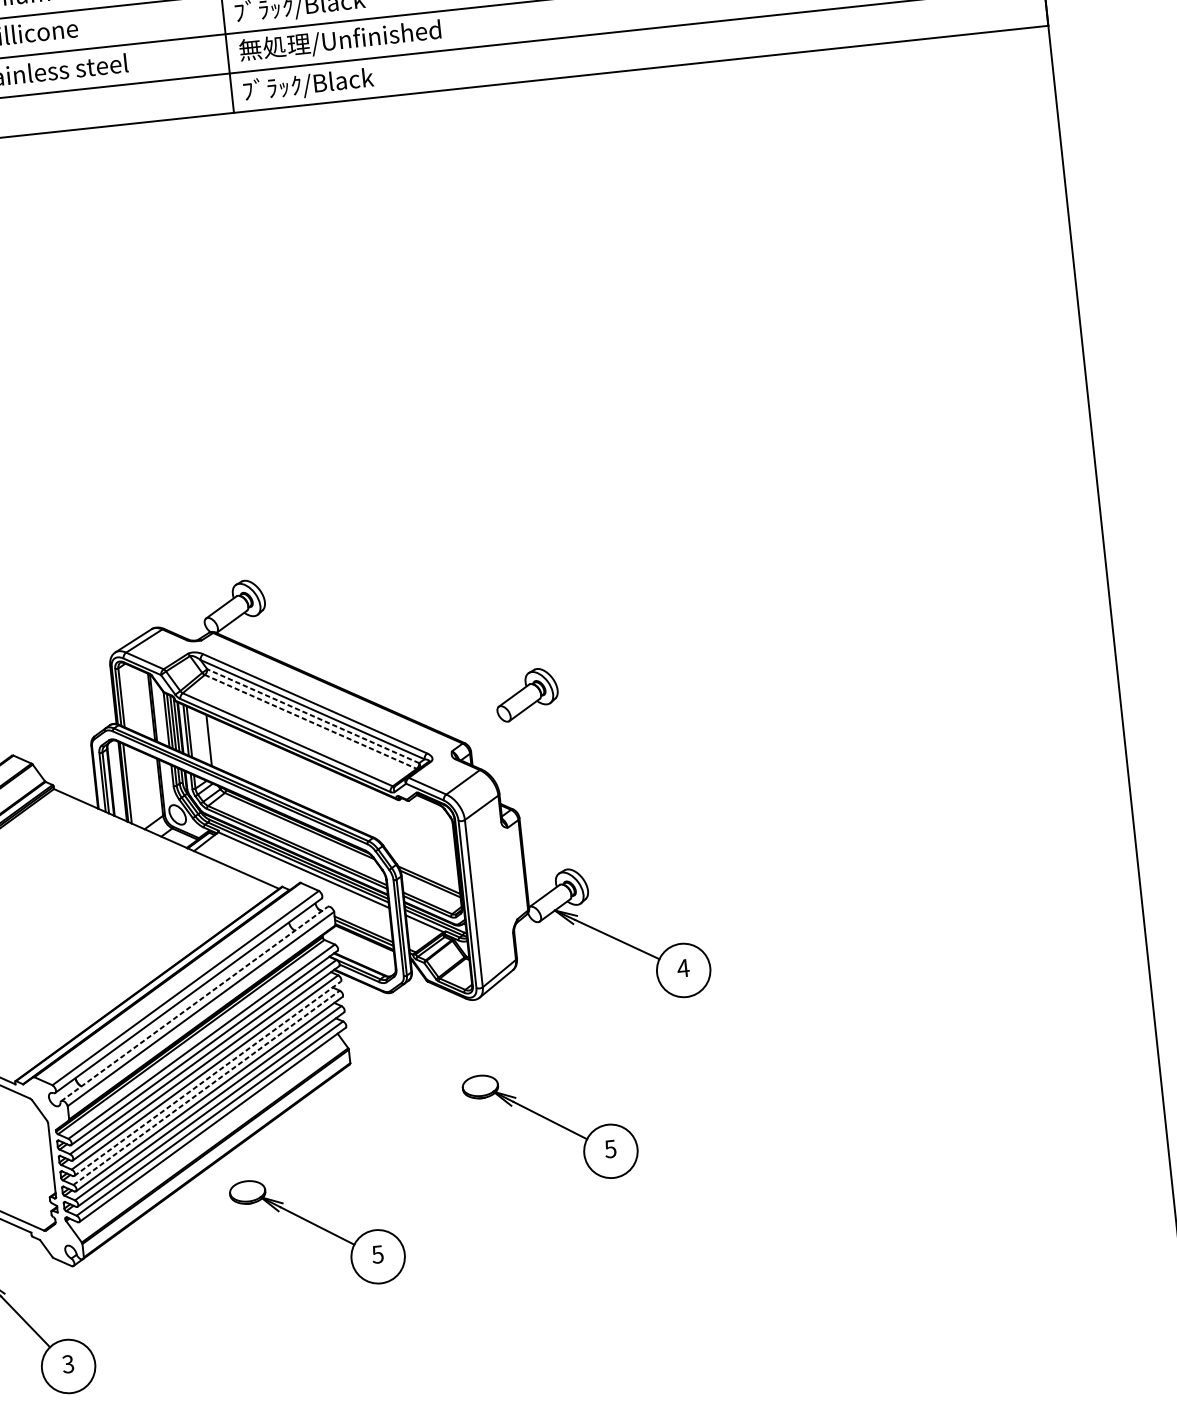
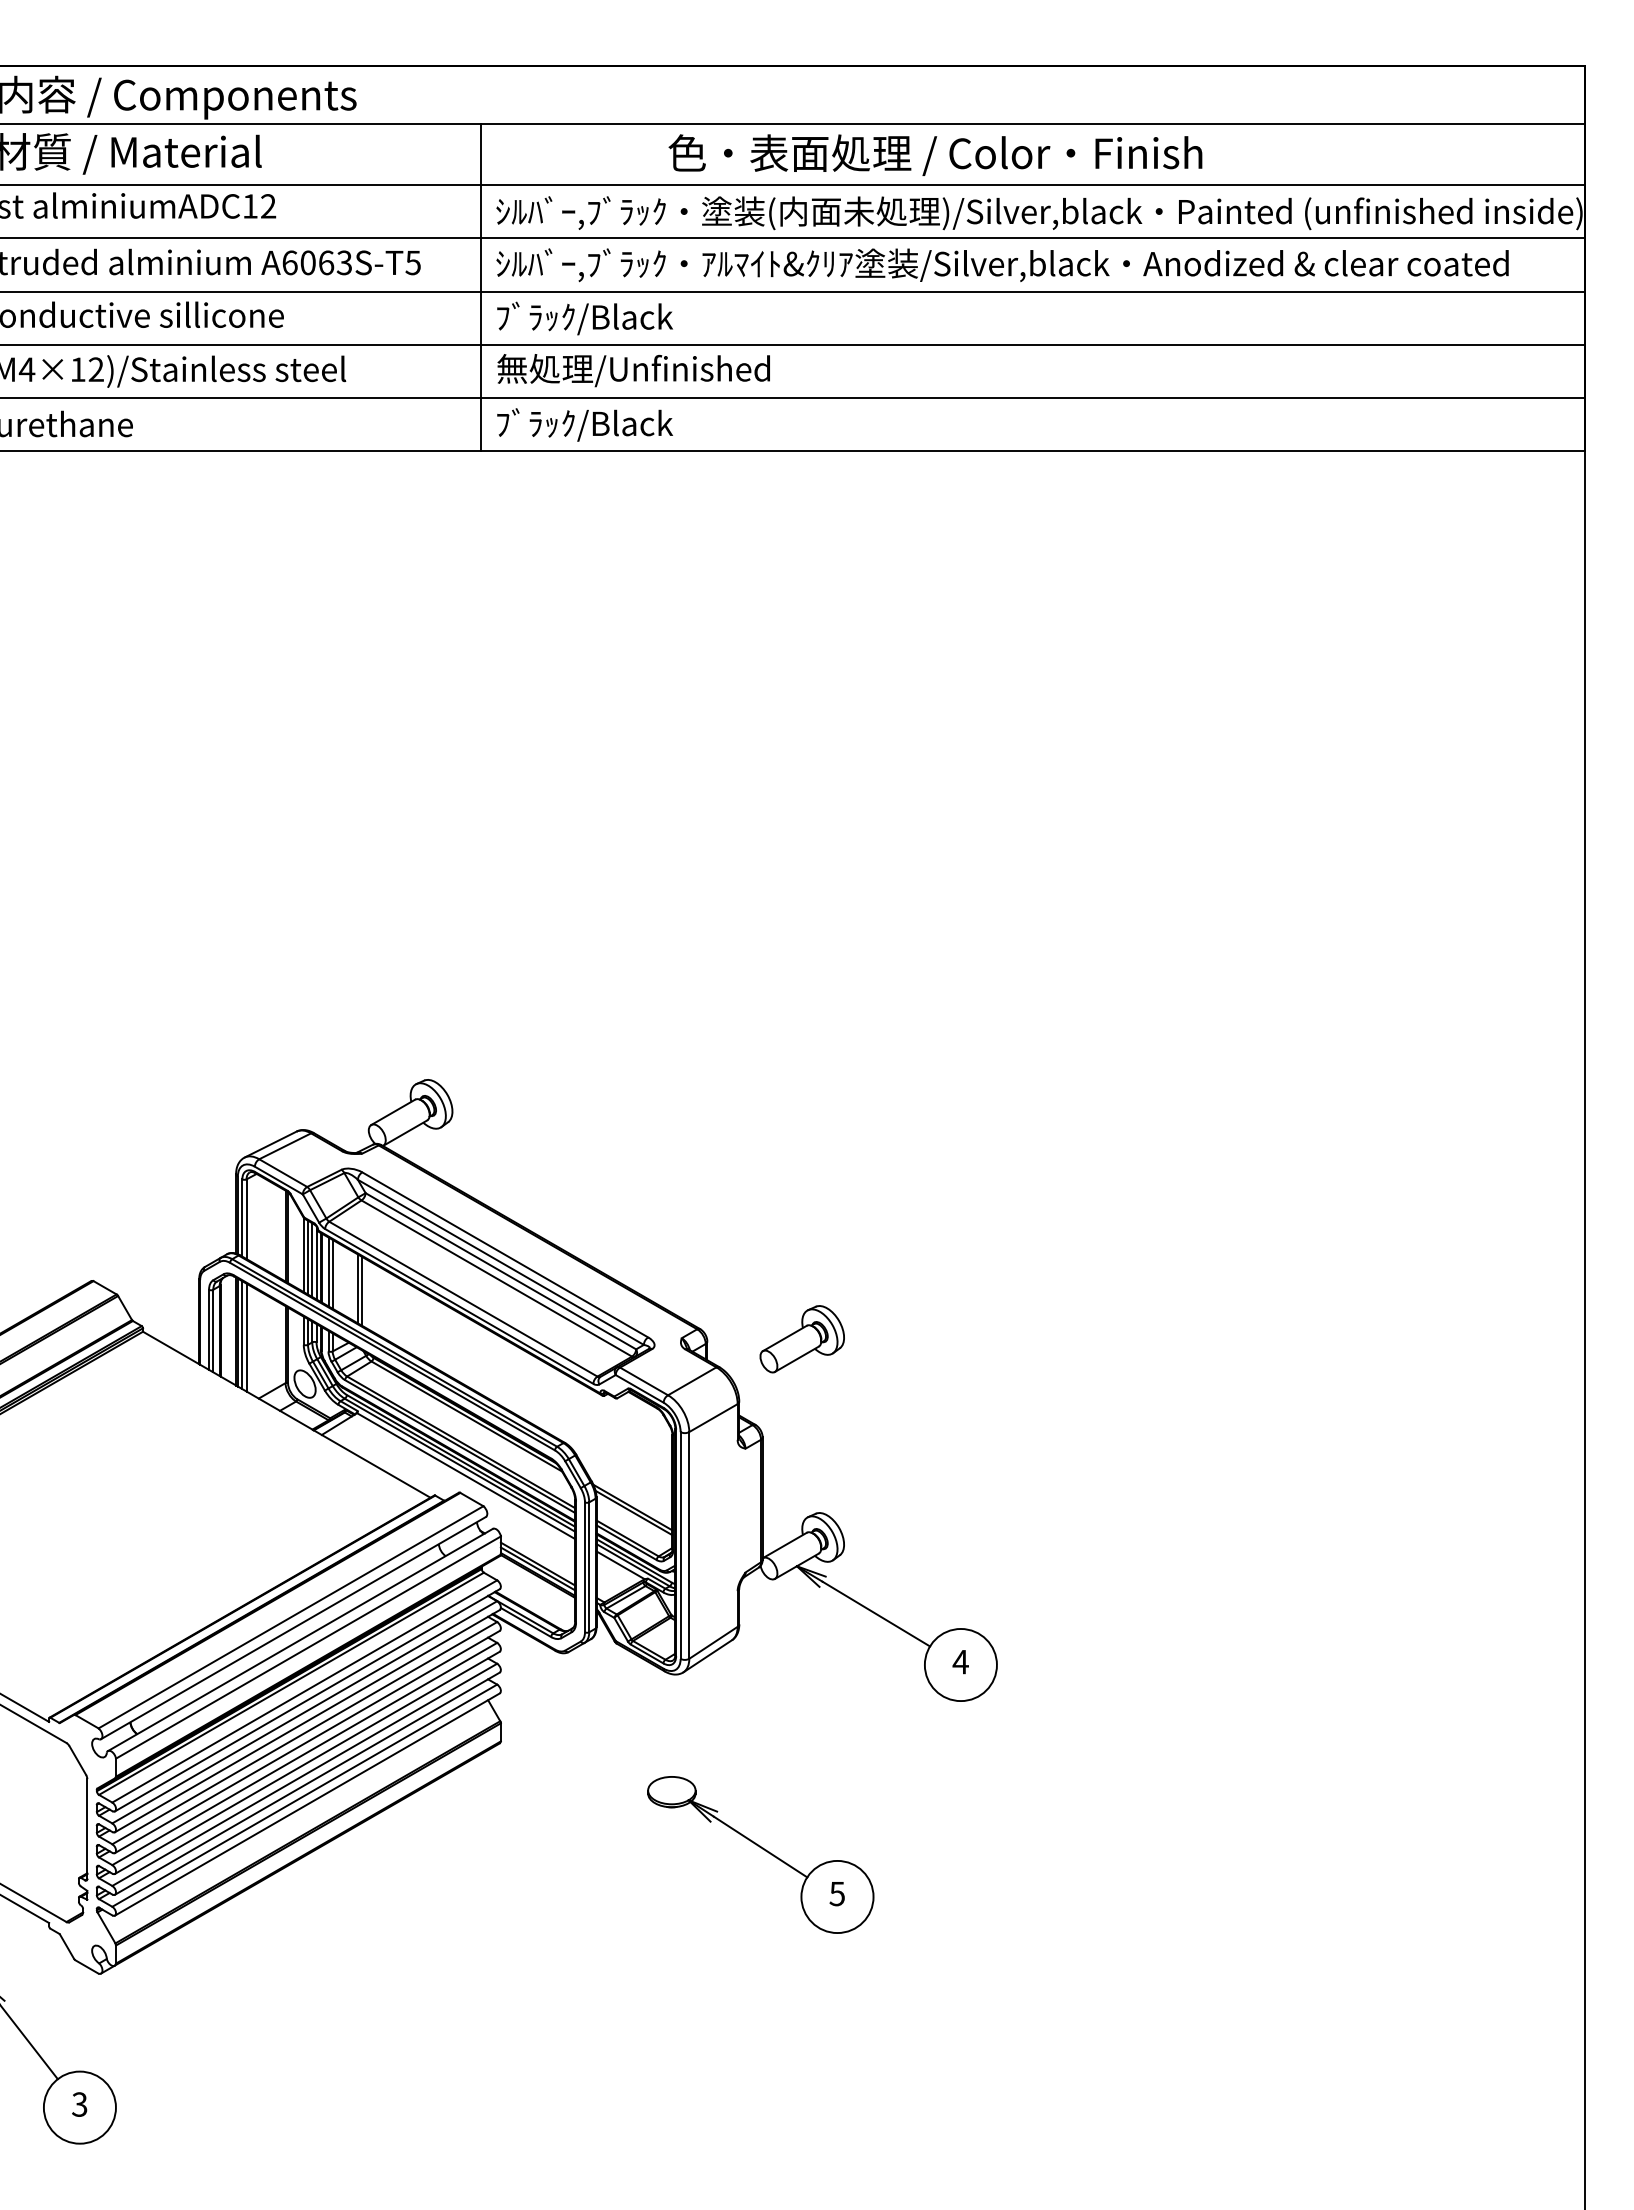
part: (526, 695) -> (801, 1339), moved
line: (312, 716) -> (500, 1271), dashed -> solid
line: (311, 721) -> (497, 1278), dashed -> solid
line: (212, 741) -> (362, 1290), added
line: (130, 785) -> (246, 1337), added
line: (194, 1003) -> (300, 1639), dashed -> solid
line: (207, 1078) -> (307, 1741), dashed -> solid
line: (207, 1087) -> (305, 1753), dashed -> solid
part: (318, 1231) -> (433, 1962), removed

